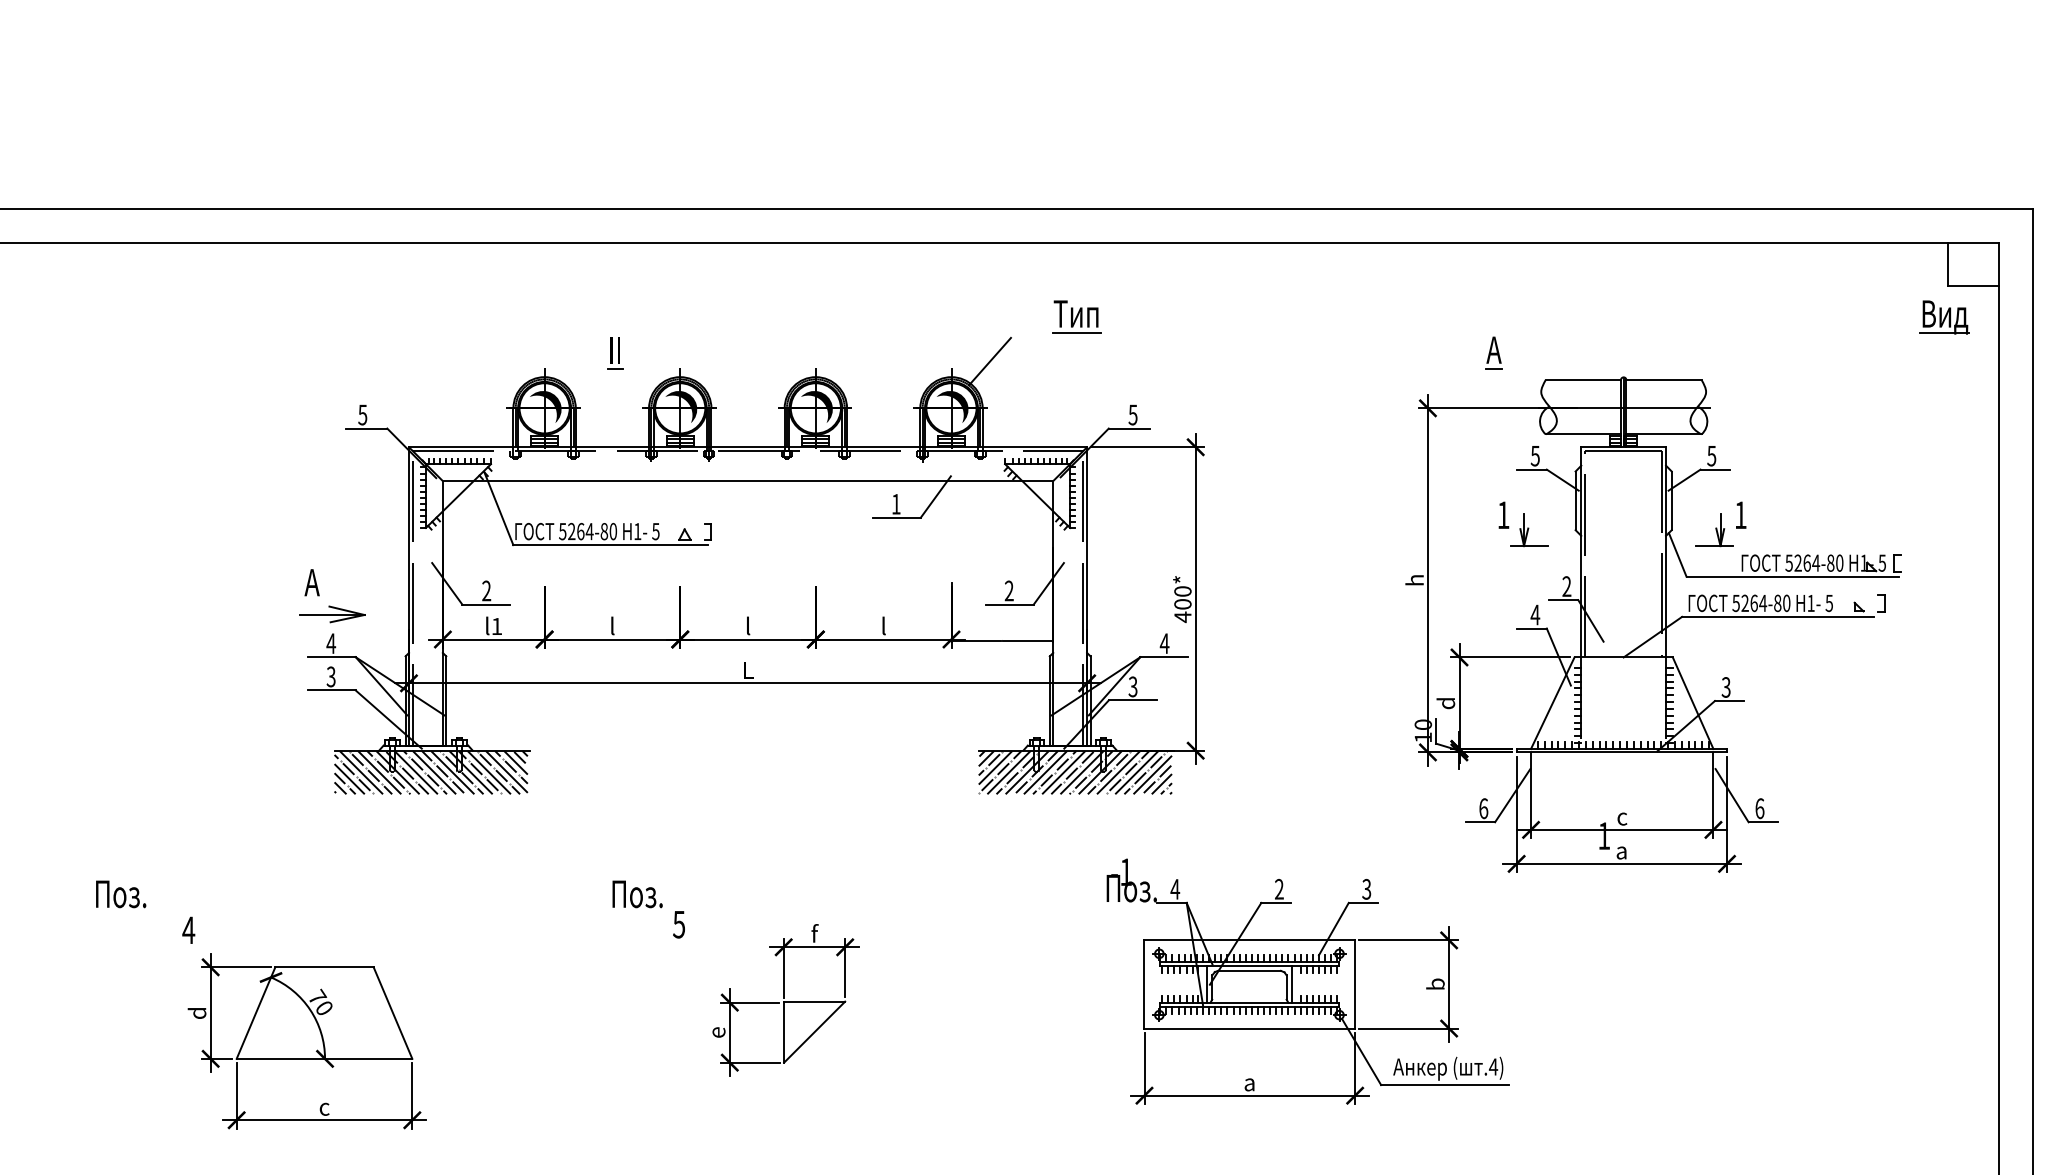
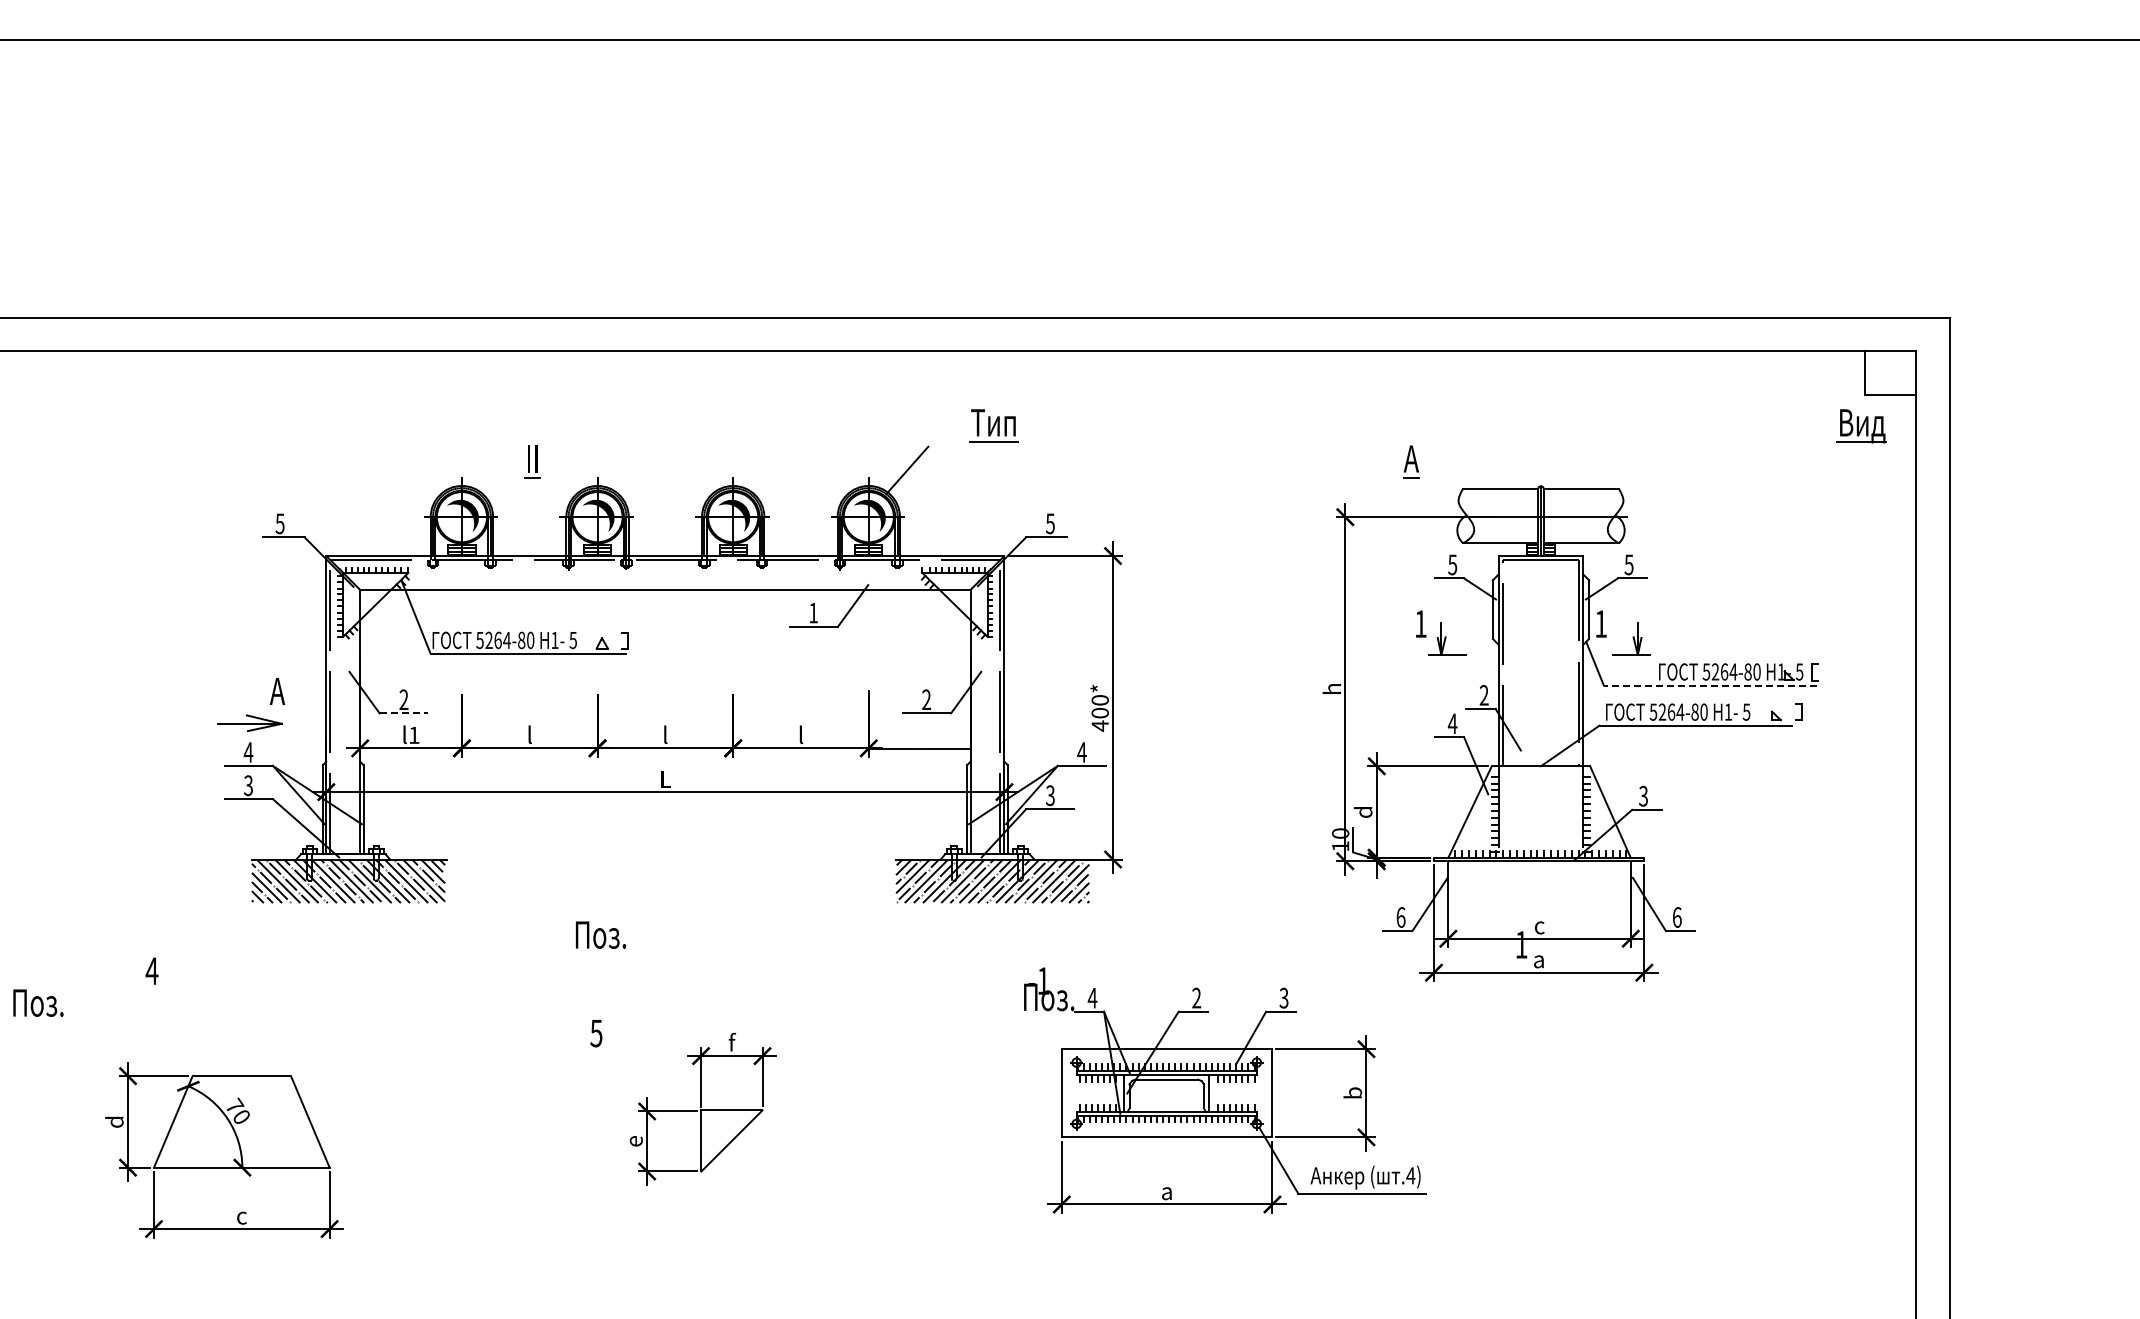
text: (1741, 514) -> (1601, 623), moved
line: (1792, 576) -> (1709, 685), solid -> dashed
text: (312, 582) -> (277, 691), moved
line: (486, 604) -> (403, 713), solid -> dashed
text: (422, 911) -> (385, 952), moved

